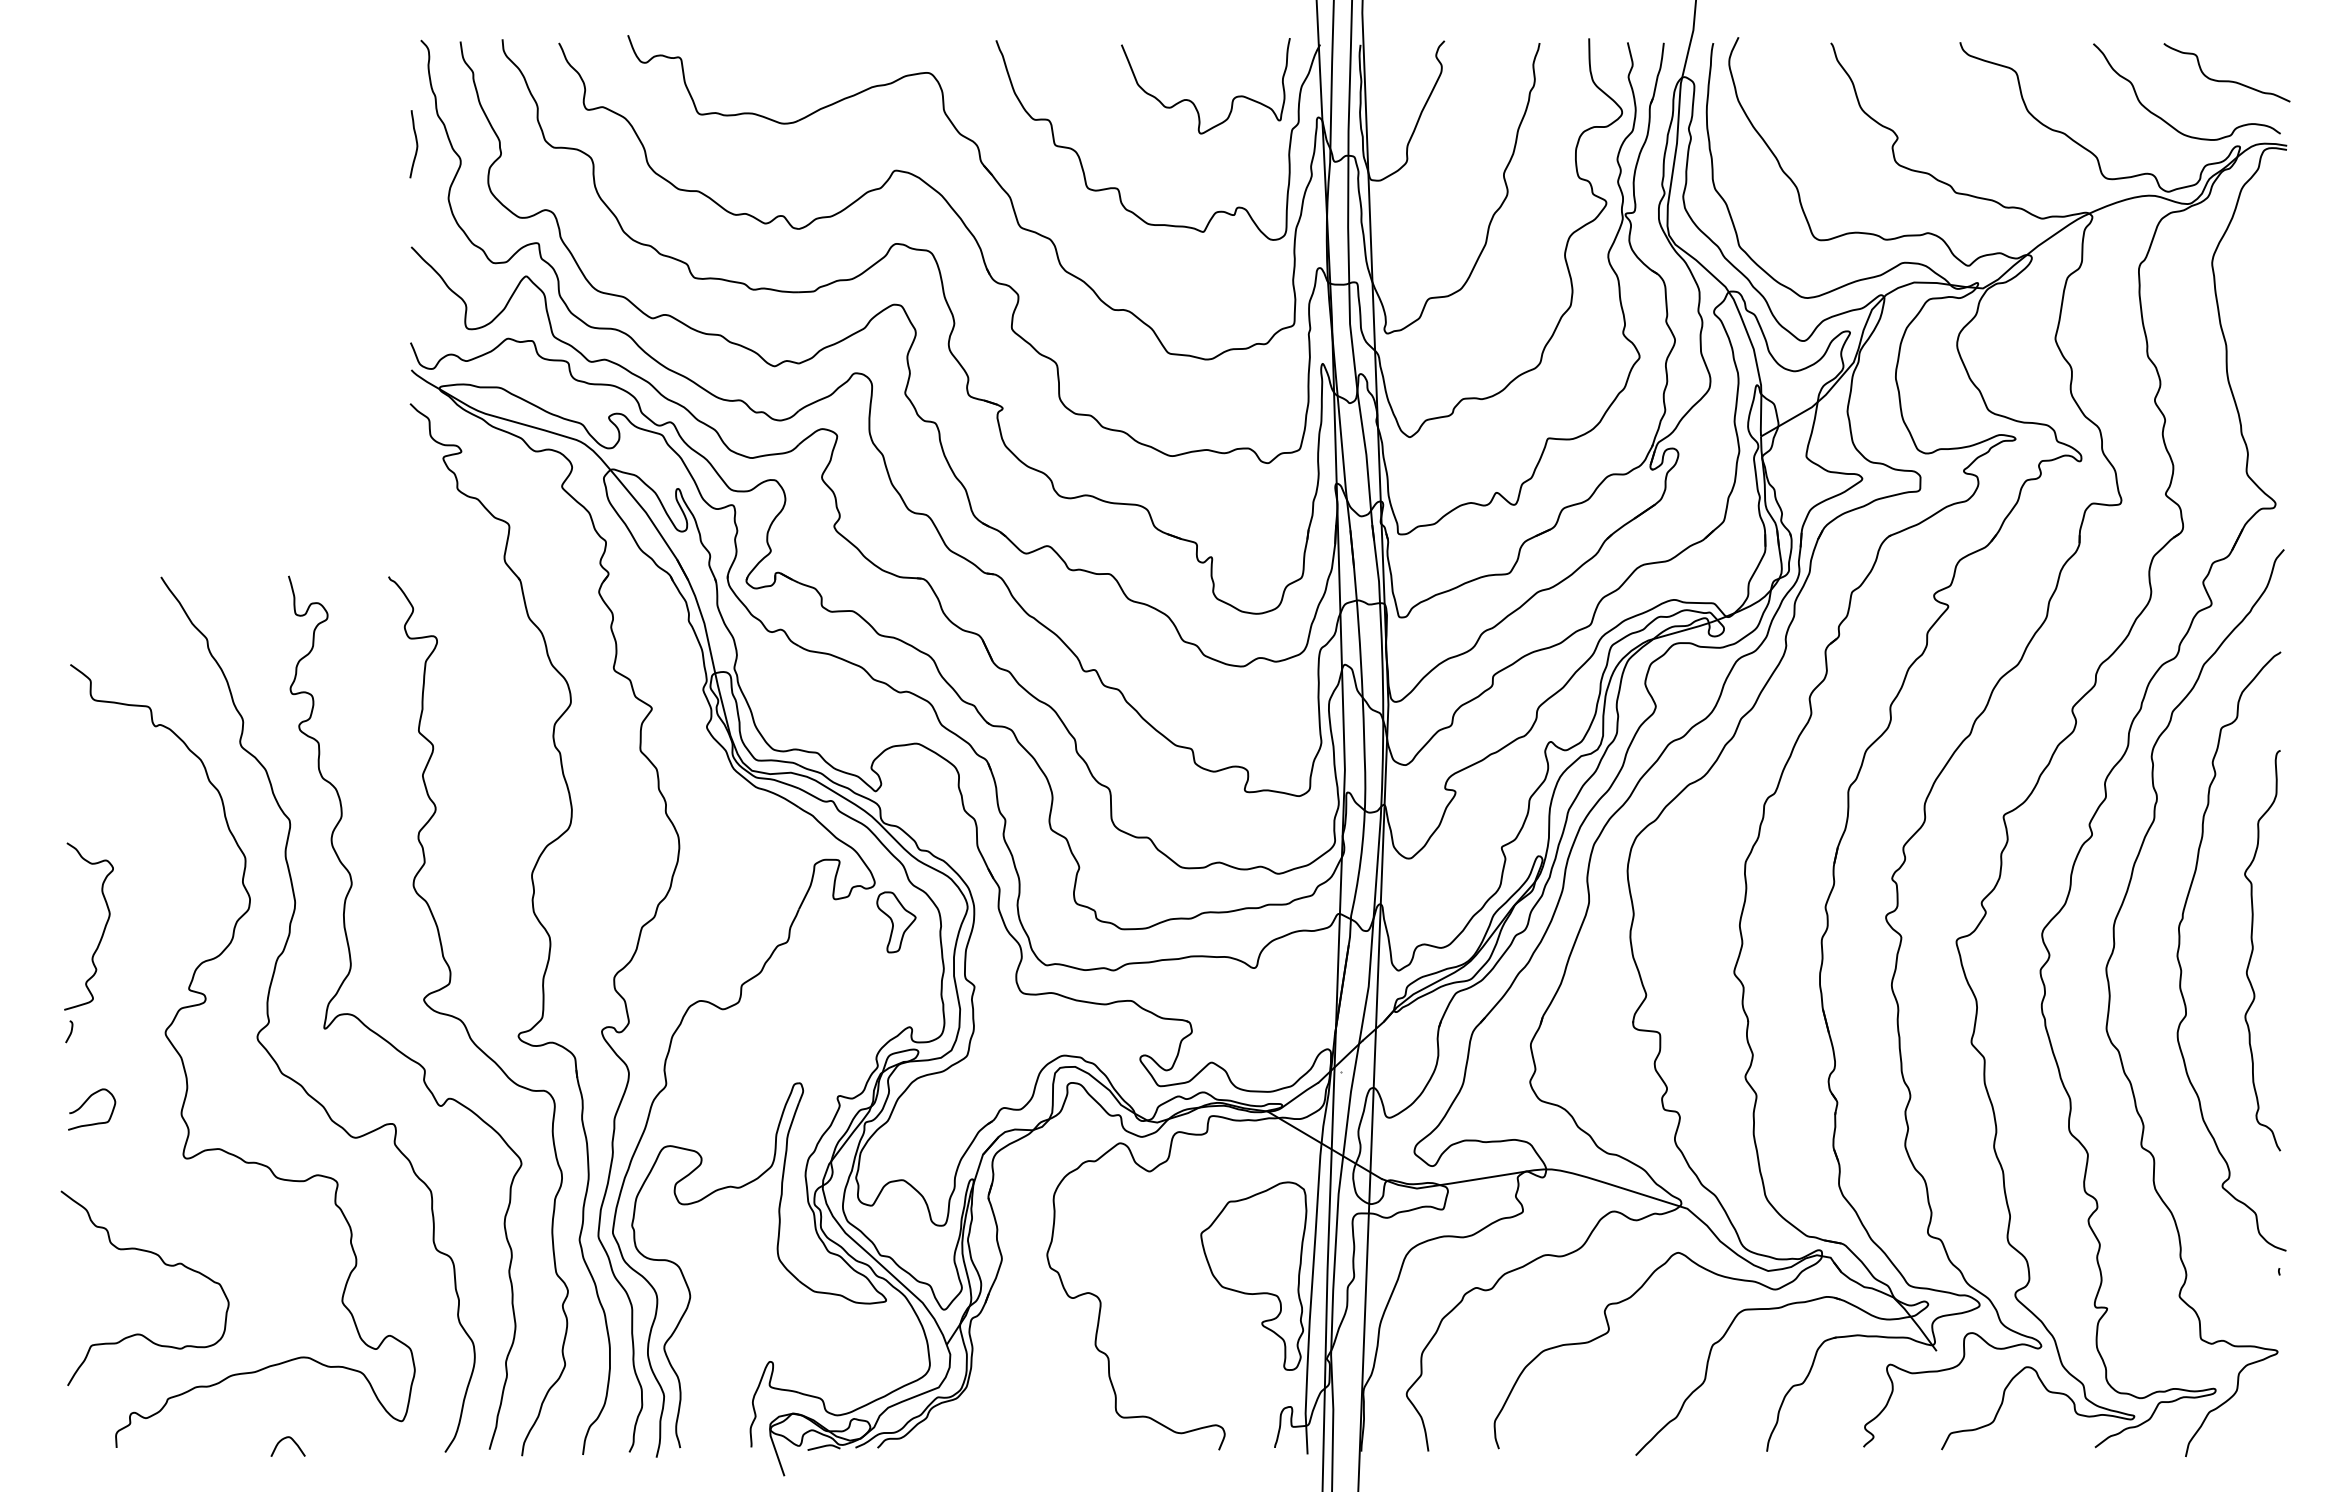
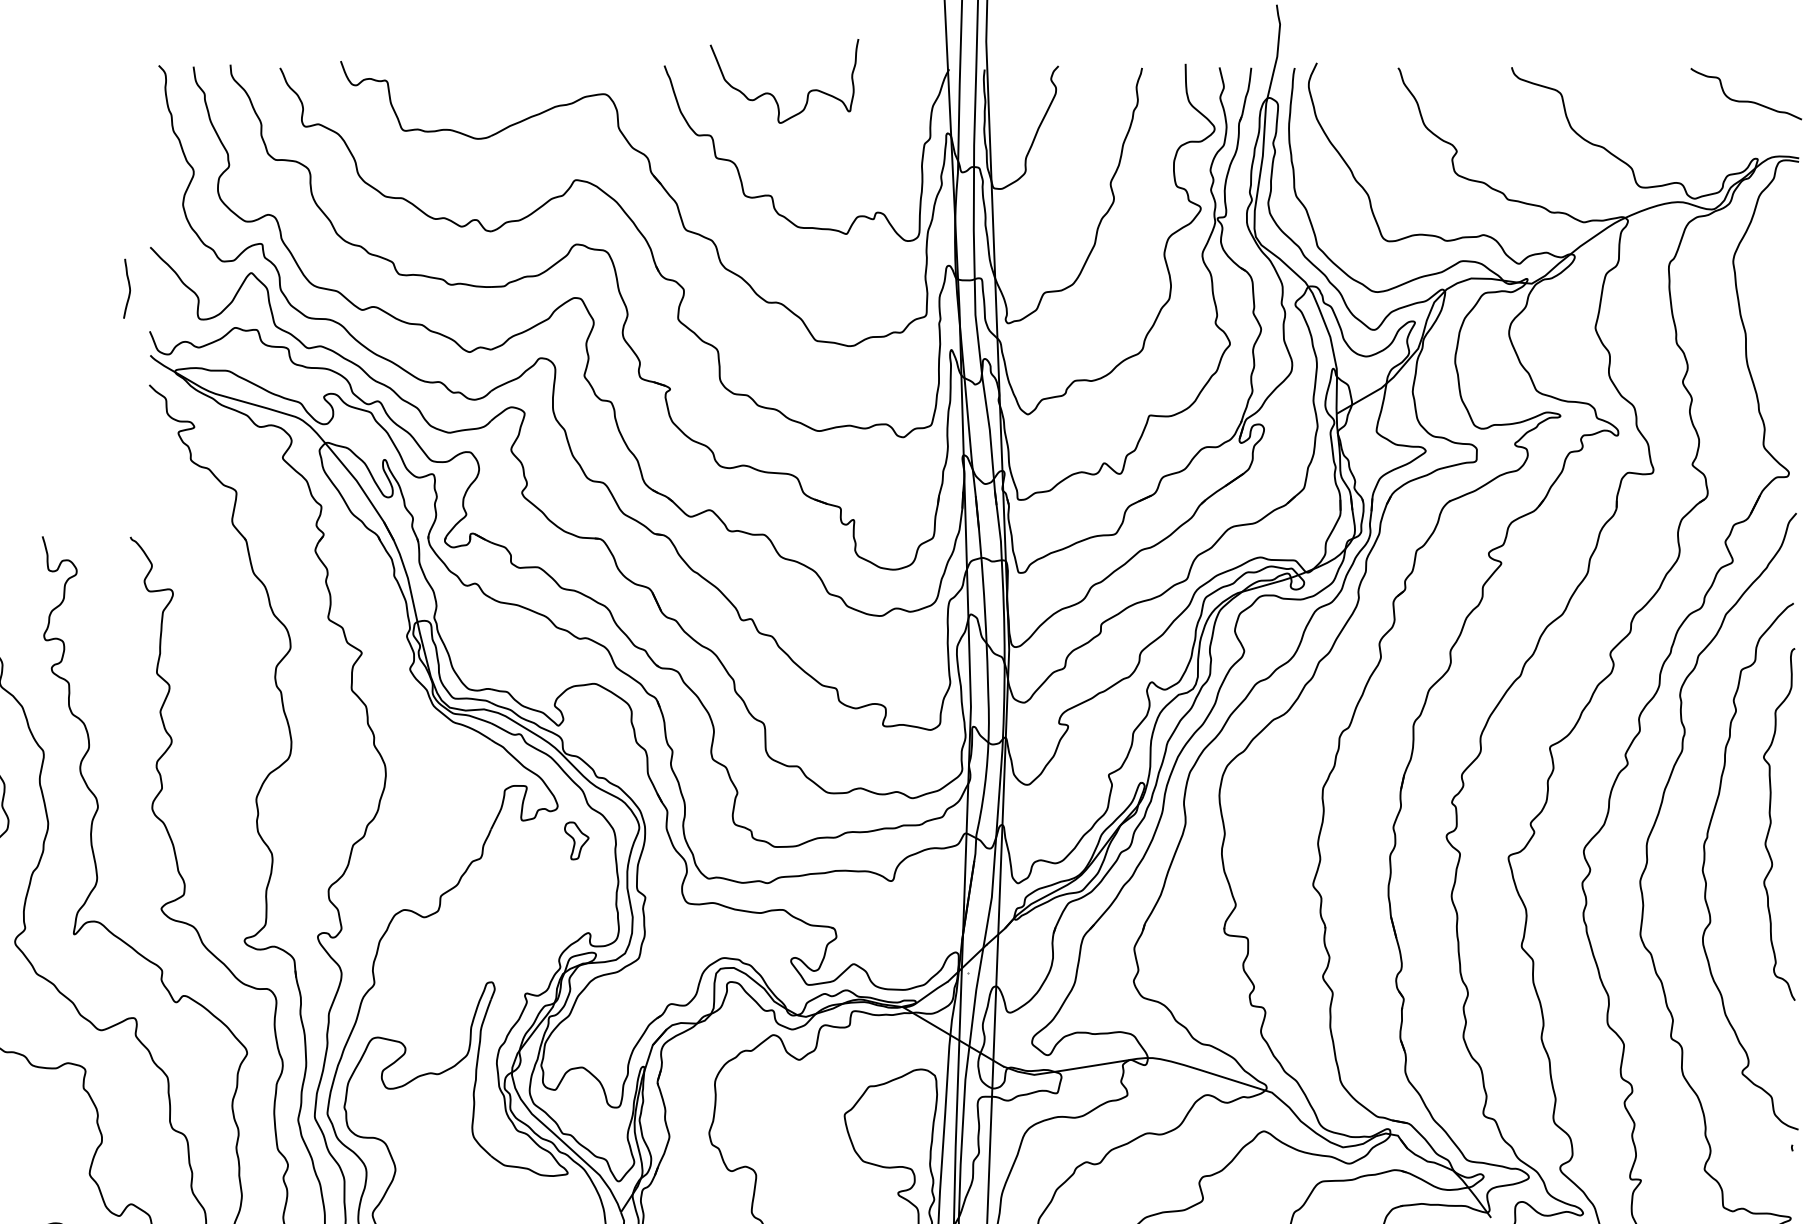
curve: (1191, 100) -> (771, 93), moved
curve: (2165, 120) -> (1692, 136), removed
curve: (416, 144) -> (129, 289), moved
part: (896, 922) -> (576, 841), size x0.7
curve: (2253, 950) -> (1771, 824), moved

